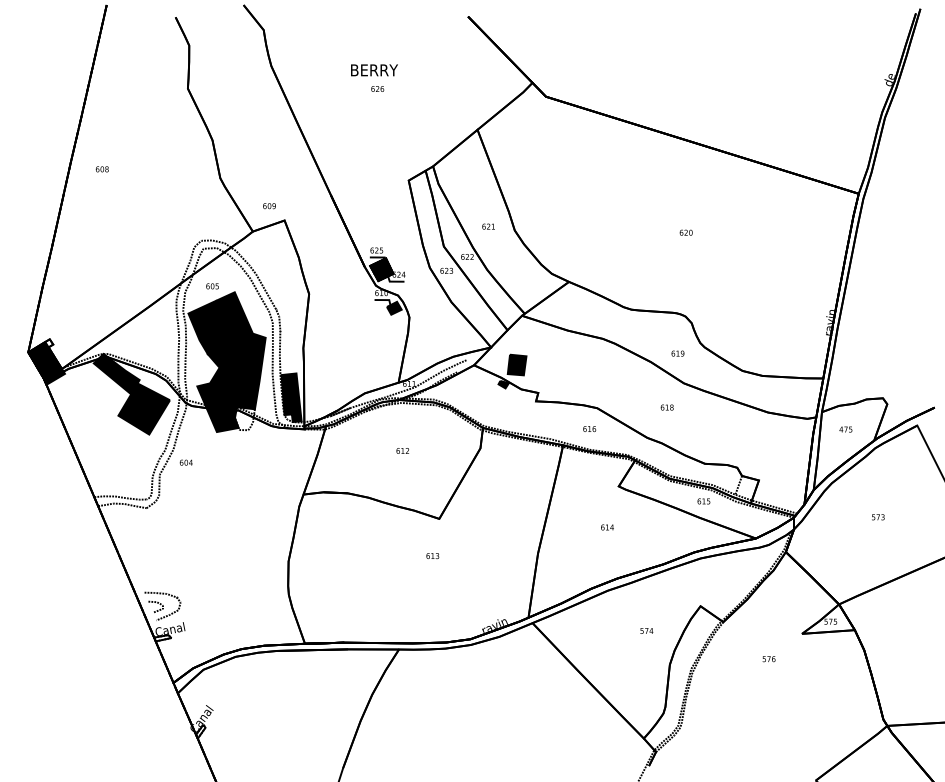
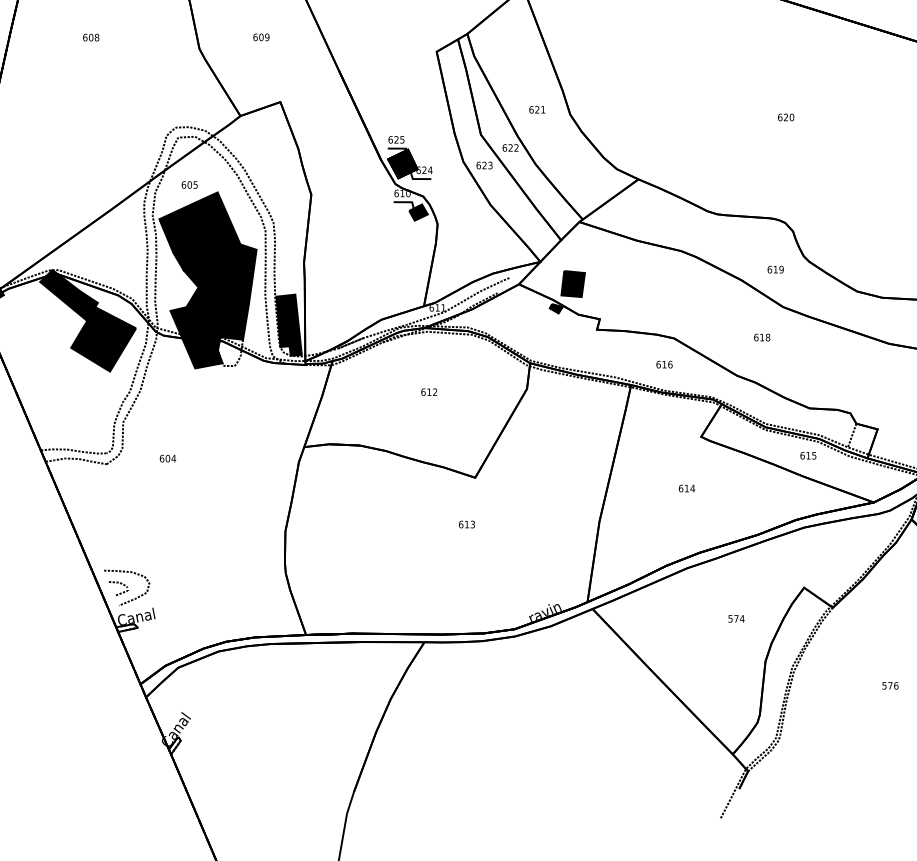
text: (101, 169) -> (90, 37), moved
text: (269, 206) -> (261, 37), moved
text: (185, 462) -> (166, 458), moved
text: (768, 659) -> (889, 686), moved

